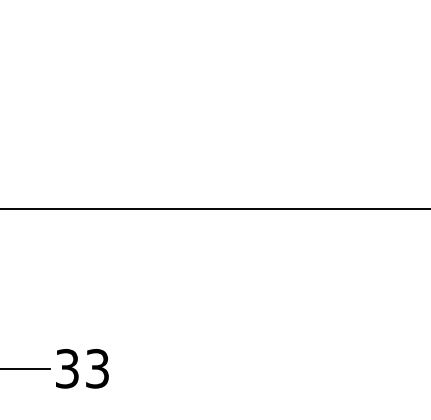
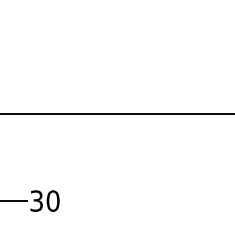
text: (96, 367) -> (52, 200), 33 -> 30

